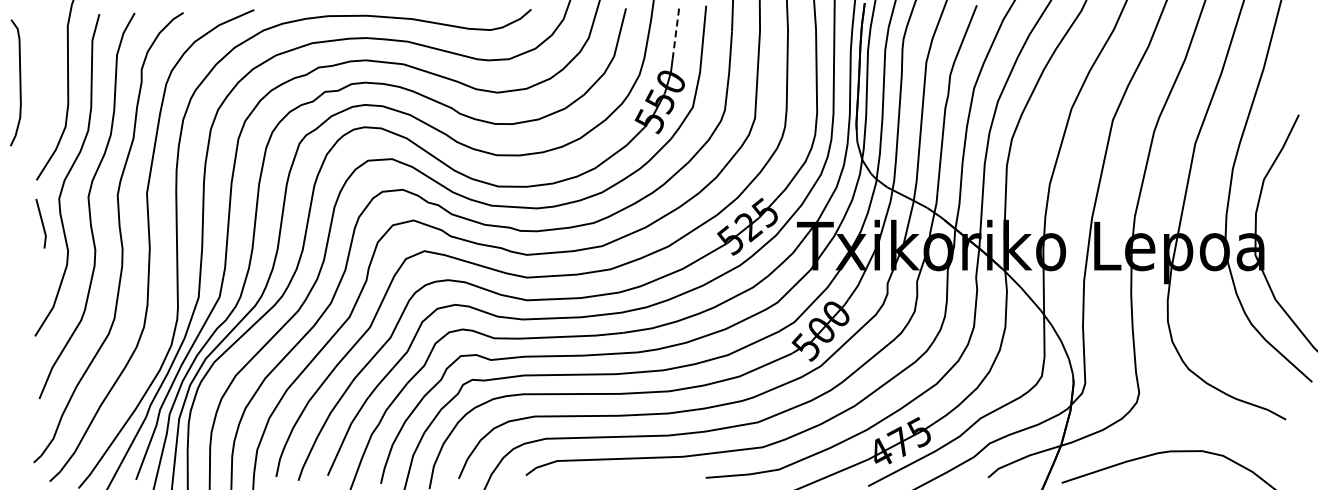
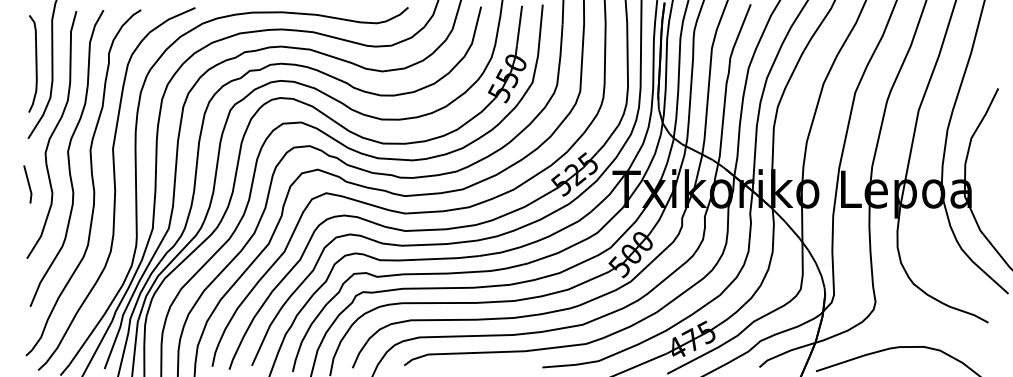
line: (676, 32) -> (519, 25), dashed -> solid
curve: (19, 82) -> (35, 63), moved
line: (41, 223) -> (28, 184), moved

